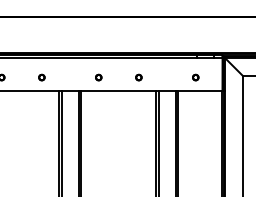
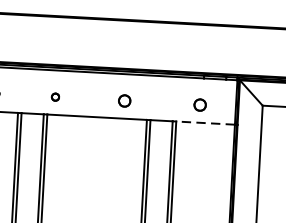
part: (98, 77) -> (55, 97), moved
part: (138, 77) -> (124, 100), size x1.6
part: (195, 77) -> (200, 104), size x1.6
line: (199, 90) -> (204, 122), solid -> dashed

